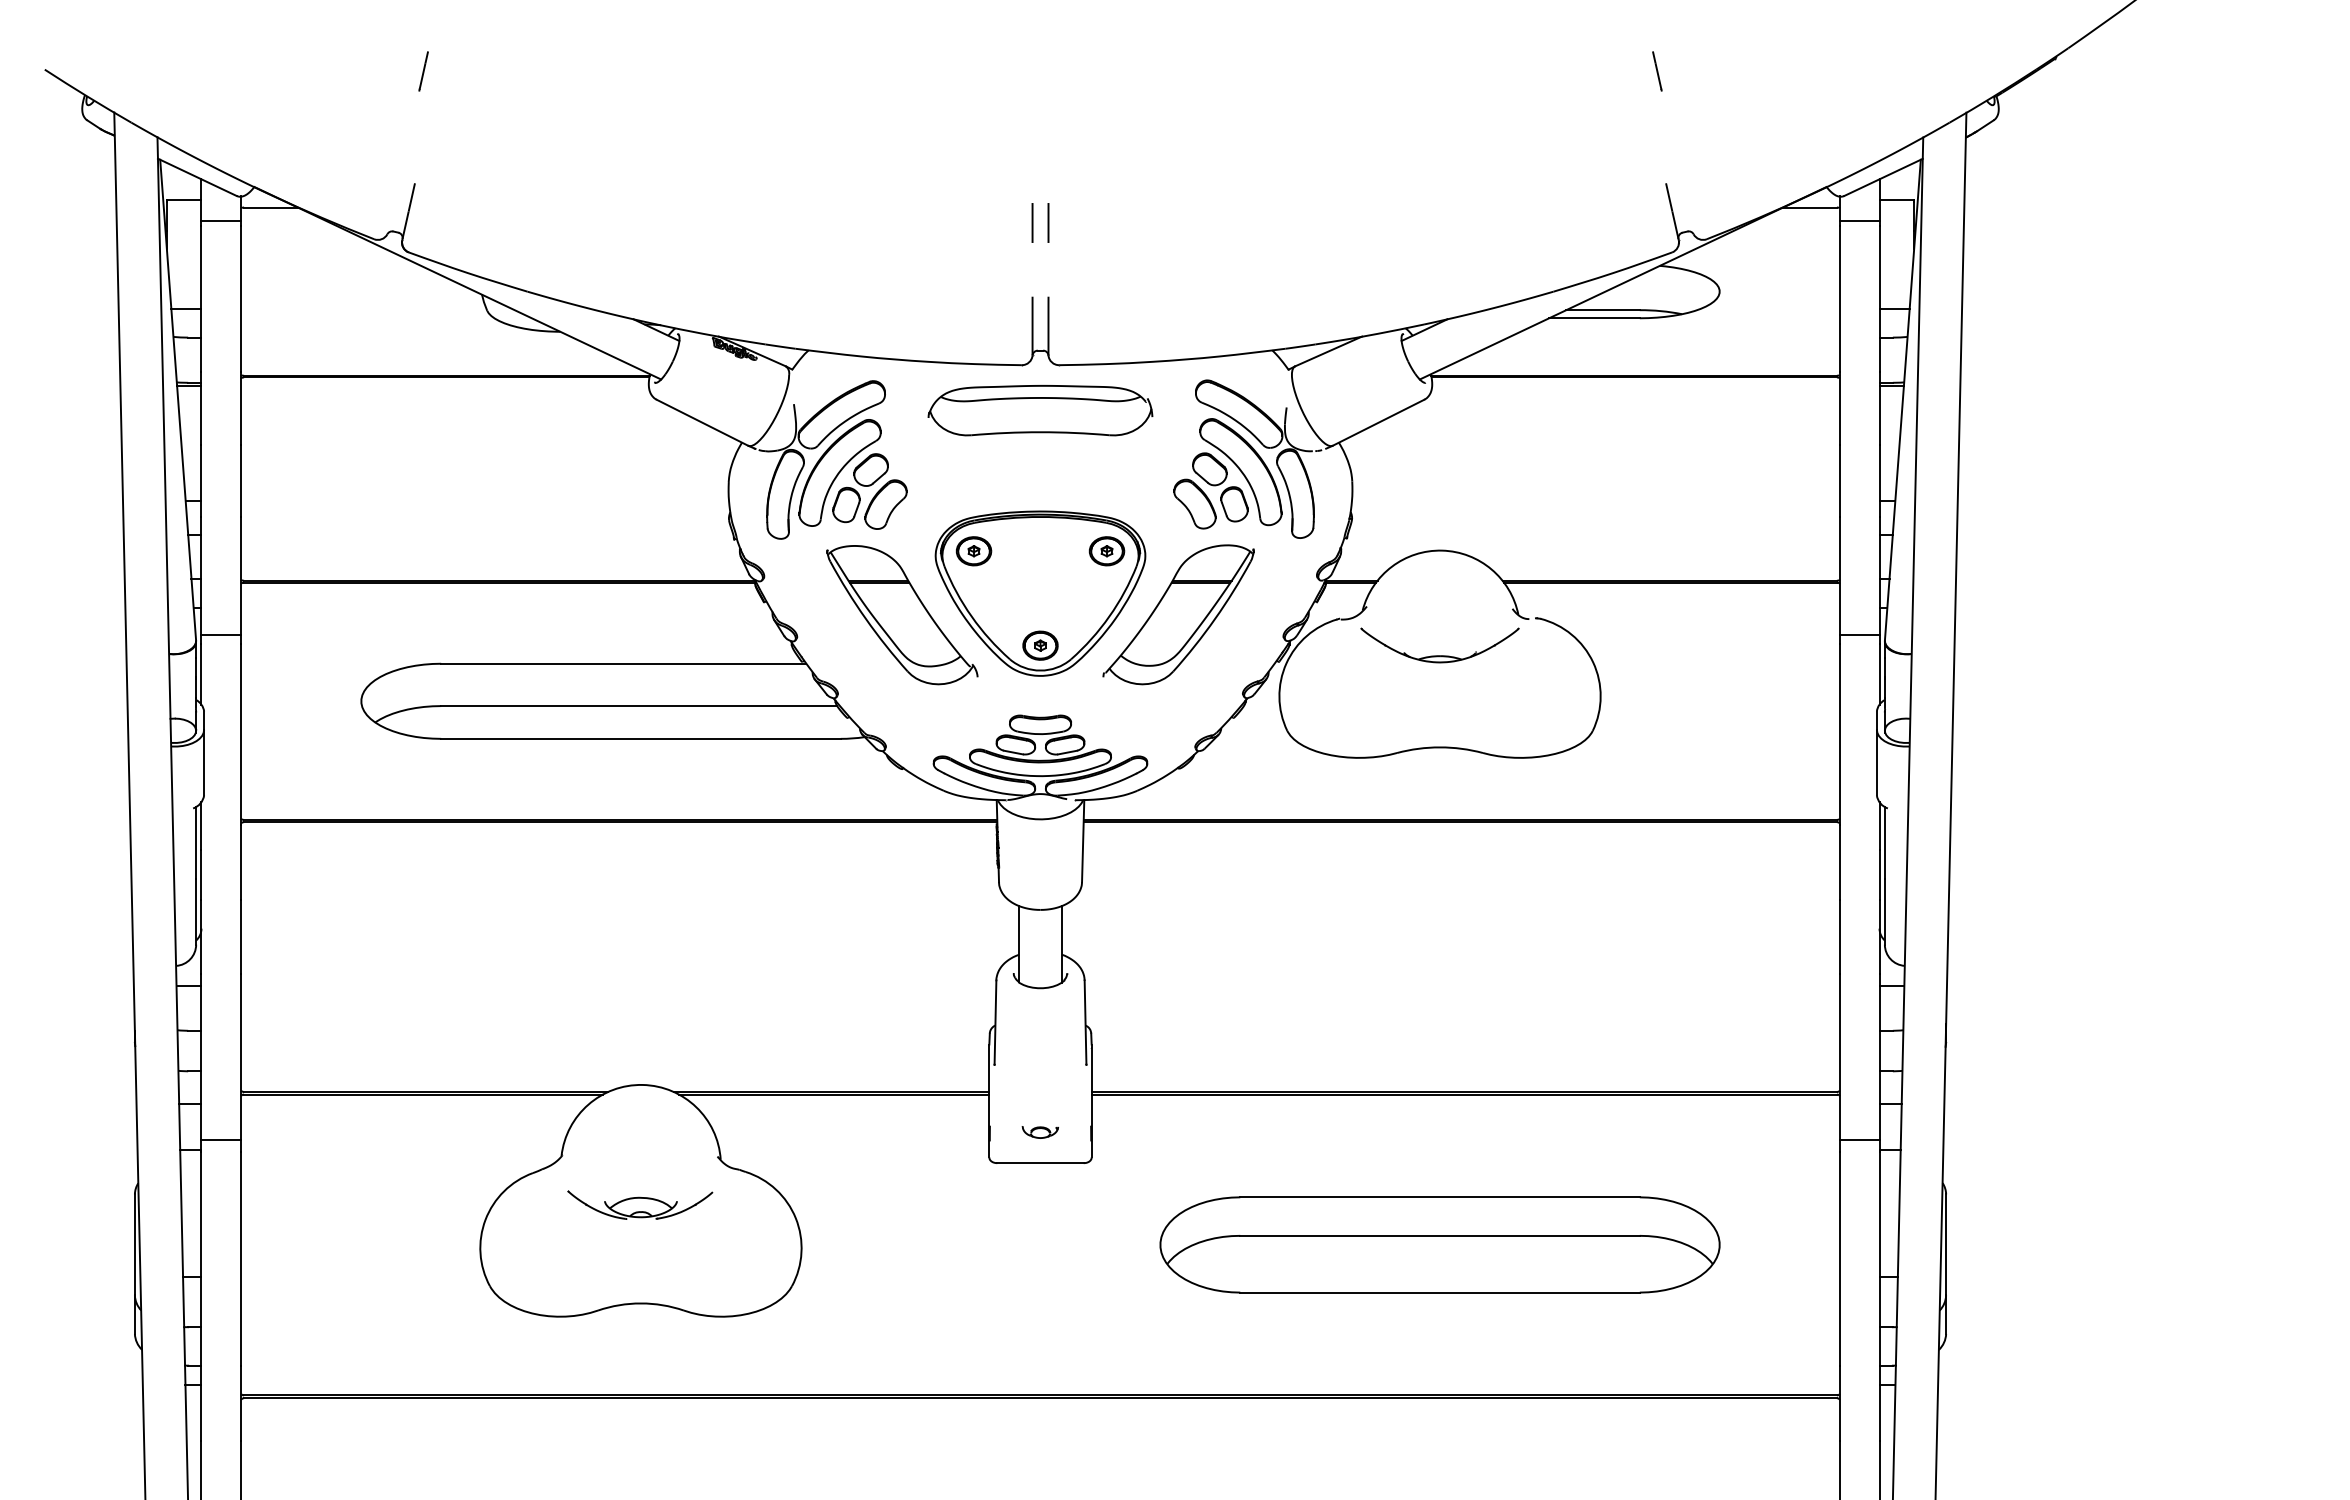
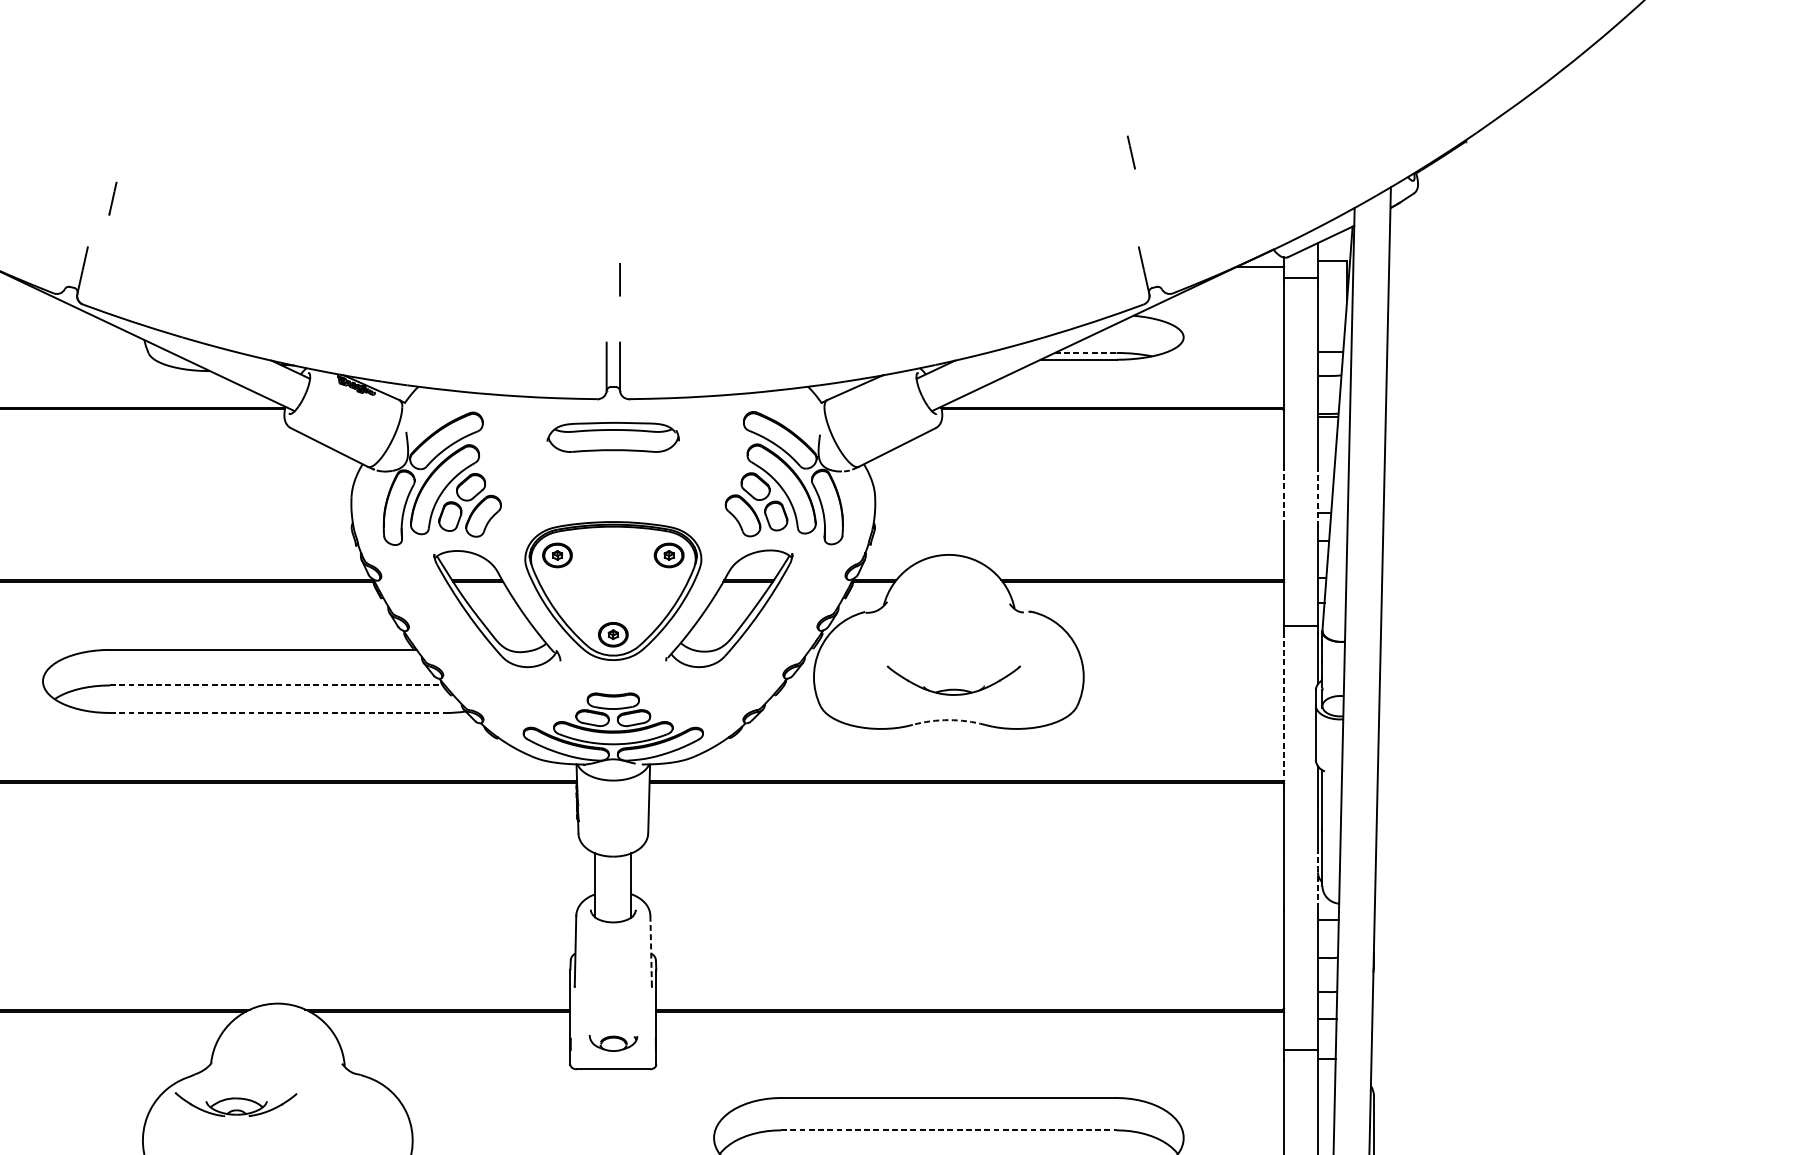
line: (423, 71) -> (112, 198), moved
line: (1032, 222) -> (606, 279), removed
line: (1603, 310) -> (1086, 353), solid -> dashed
part: (1040, 410) -> (613, 437), size x0.7
line: (1839, 480) -> (1284, 496), solid -> dashed
line: (1879, 480) -> (1317, 496), solid -> dashed
part: (1439, 655) -> (953, 689), moved
line: (639, 706) -> (276, 685), solid -> dashed
line: (1839, 734) -> (1284, 709), solid -> dashed
line: (640, 738) -> (277, 712), solid -> dashed
arc: (1440, 747) -> (949, 720), solid -> dashed
line: (1879, 936) -> (1317, 878), solid -> dashed
line: (1085, 1022) -> (651, 951), solid -> dashed
part: (1039, 1132) -> (612, 1043), size x1.6
part: (640, 1204) -> (236, 1104), moved
line: (1440, 1235) -> (949, 1130), solid -> dashed

